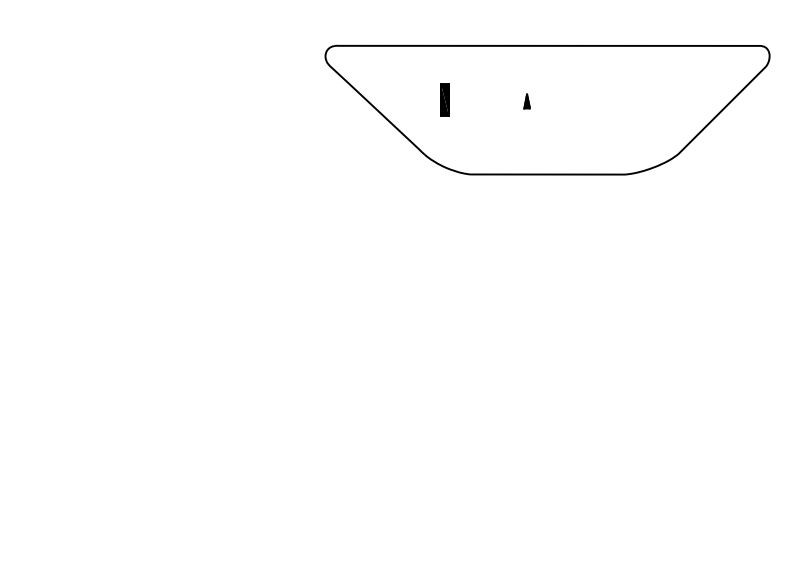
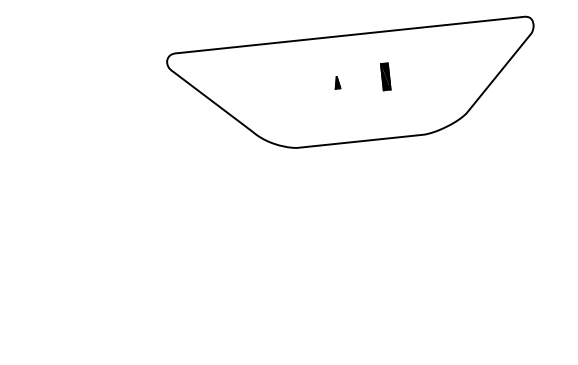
part: (444, 99) -> (385, 76), moved

